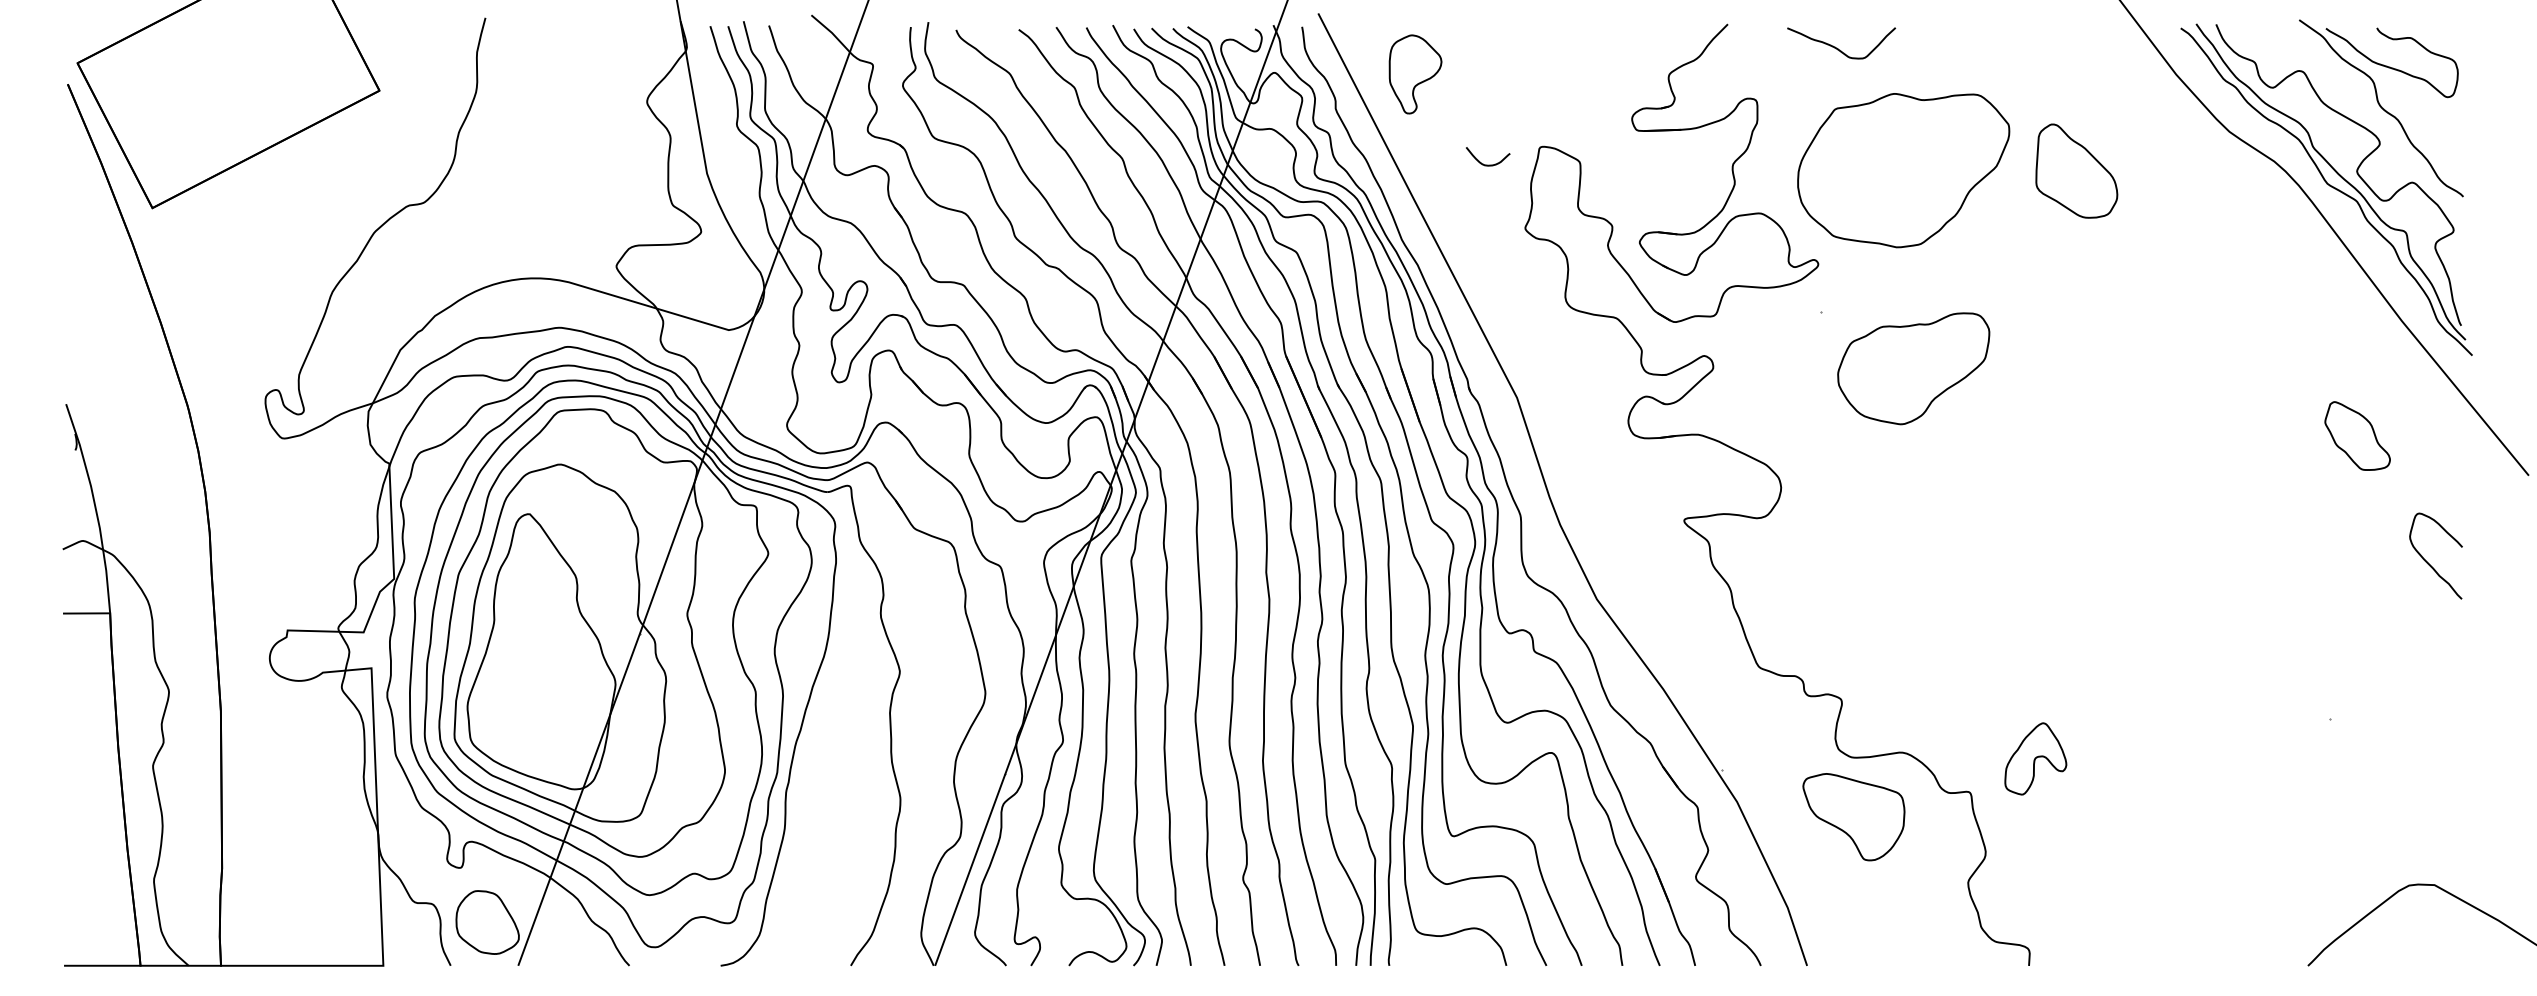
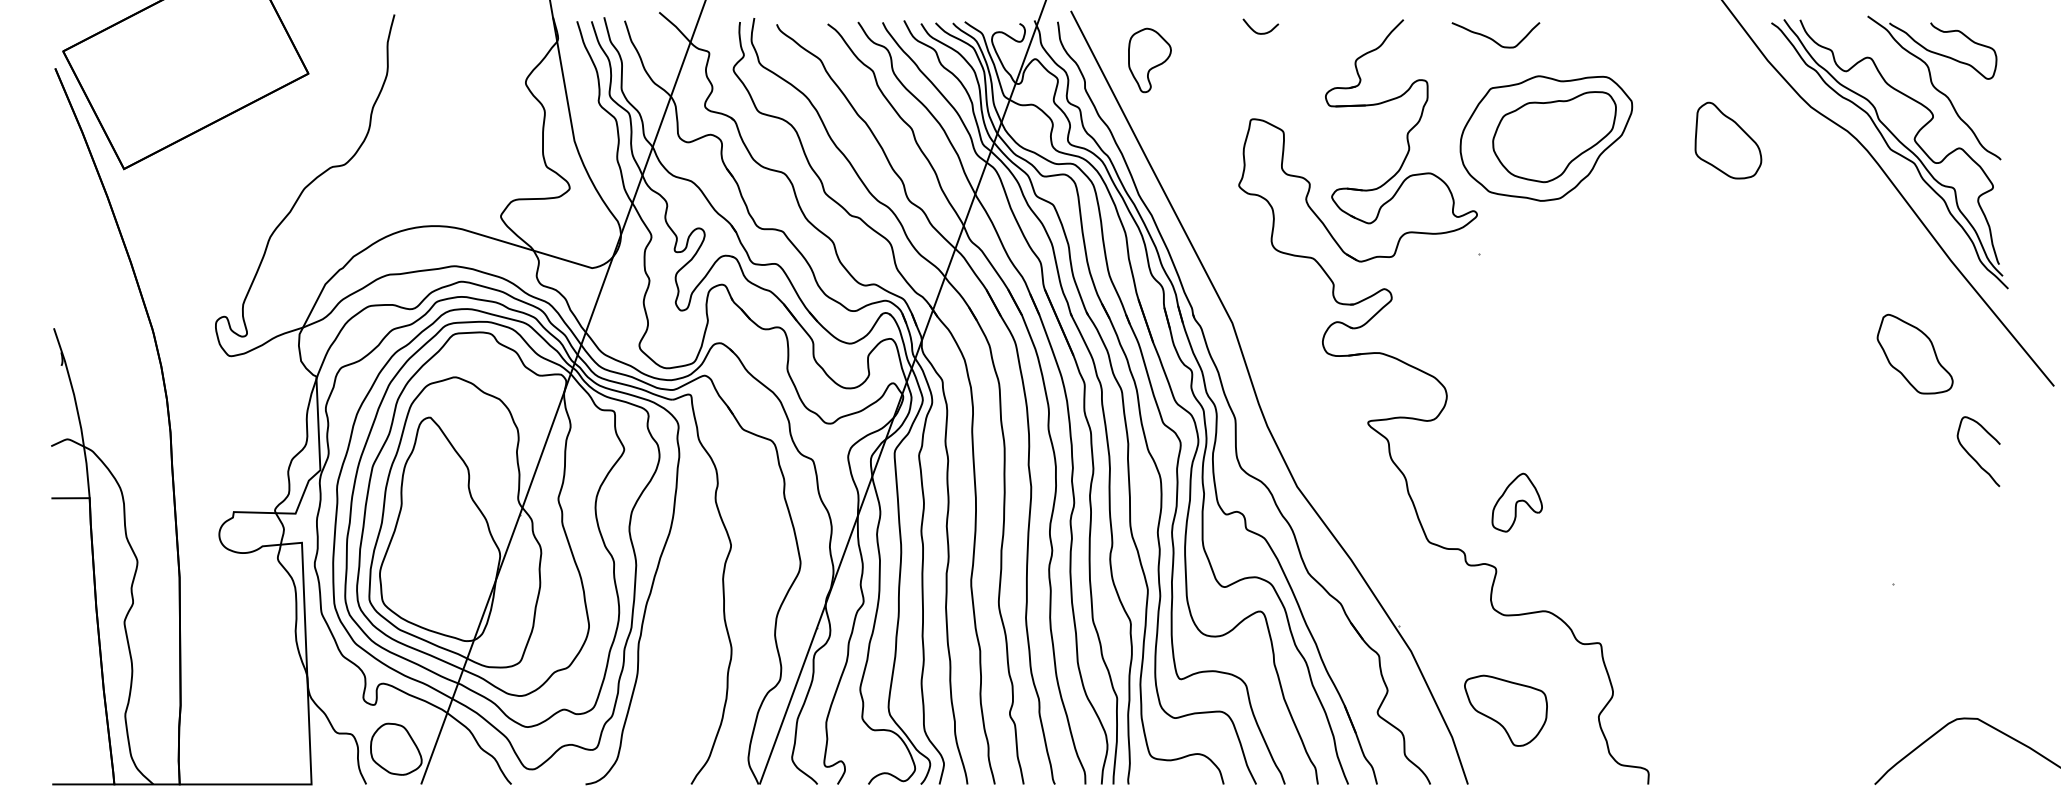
curve: (1488, 164) -> (1261, 32), moved
part: (2076, 170) -> (1728, 140), moved
part: (1913, 368) -> (1554, 136), moved
part: (2357, 435) -> (1914, 353), size x1.43
part: (2035, 758) -> (1517, 502), moved
part: (1853, 817) -> (1505, 711), moved

